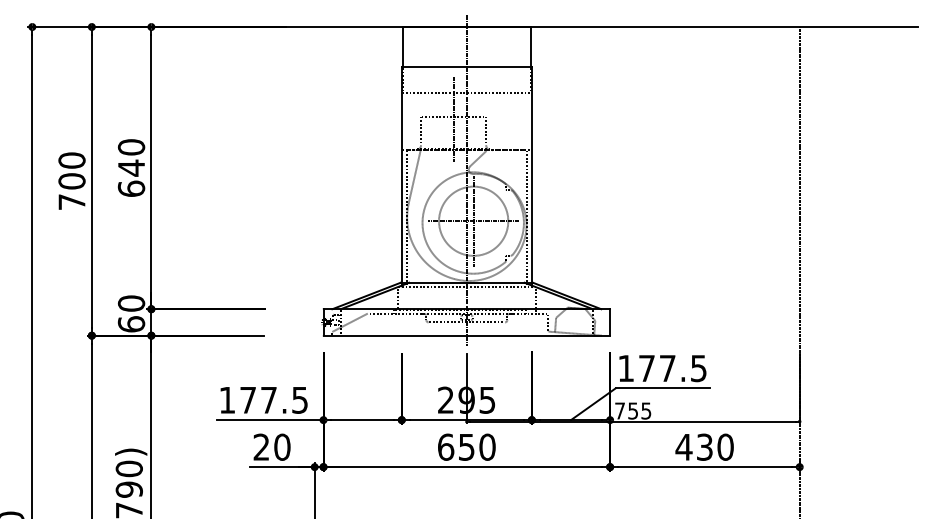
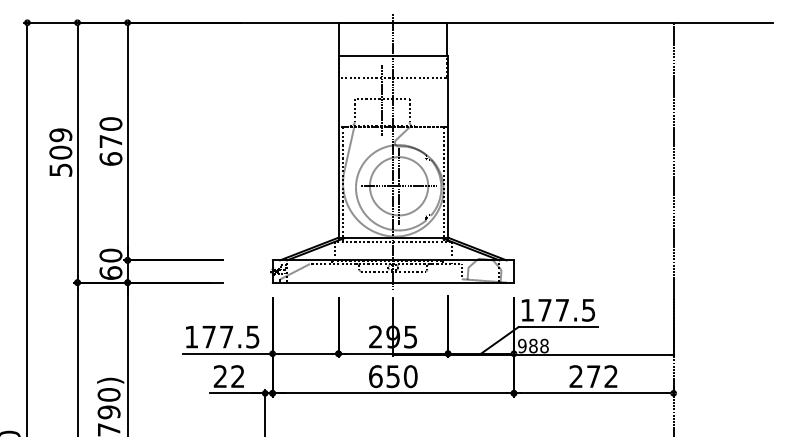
text: (131, 167) -> (110, 141), 640 -> 670
text: (71, 180) -> (60, 151), 700 -> 509
text: (632, 410) -> (532, 345), 755 -> 988
text: (282, 446) -> (238, 375), 20 -> 22
text: (704, 446) -> (593, 375), 430 -> 272

